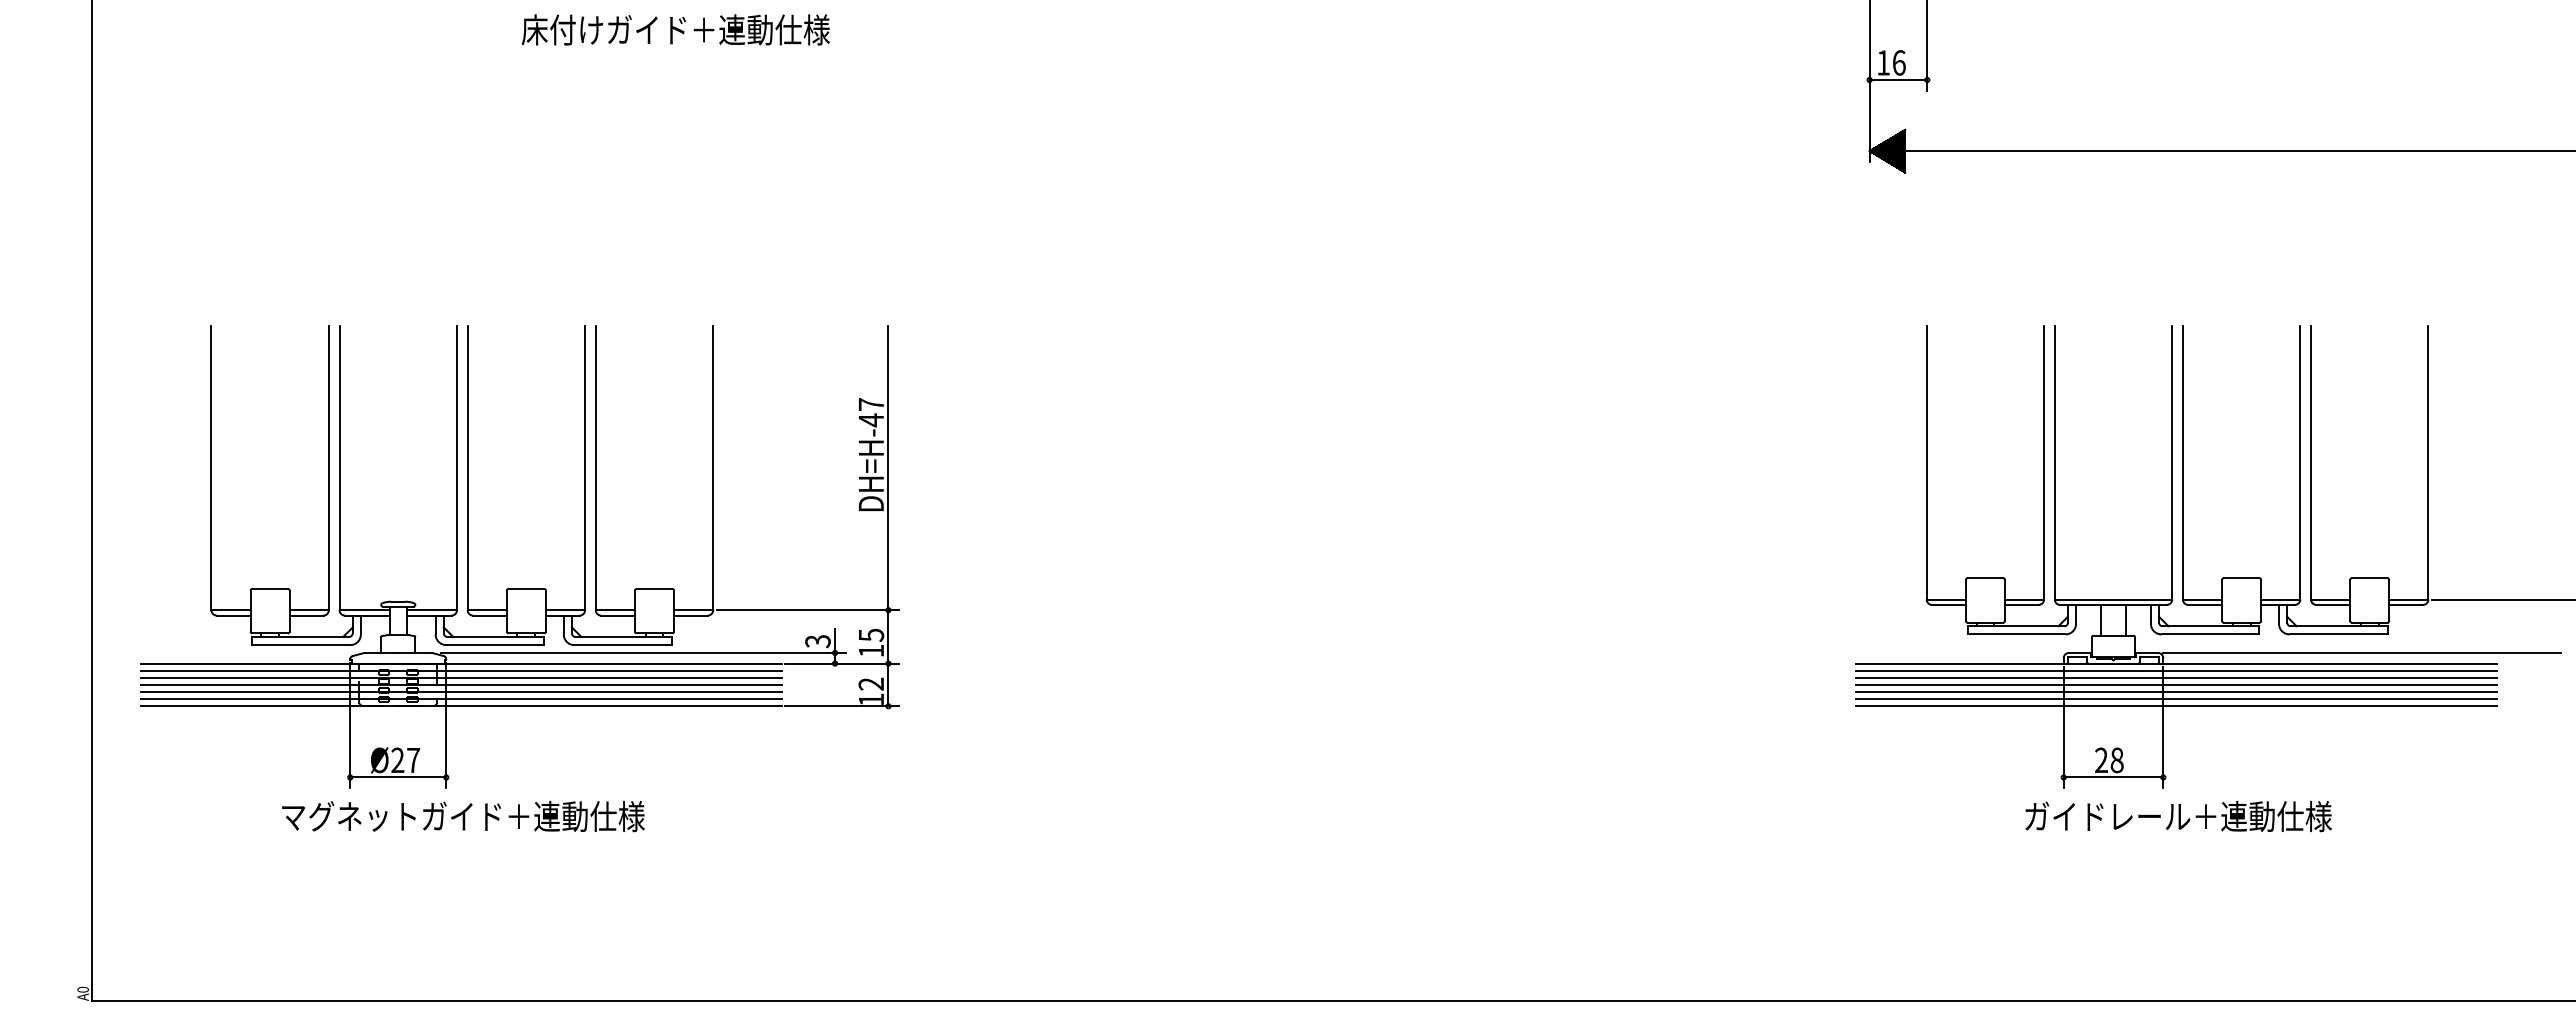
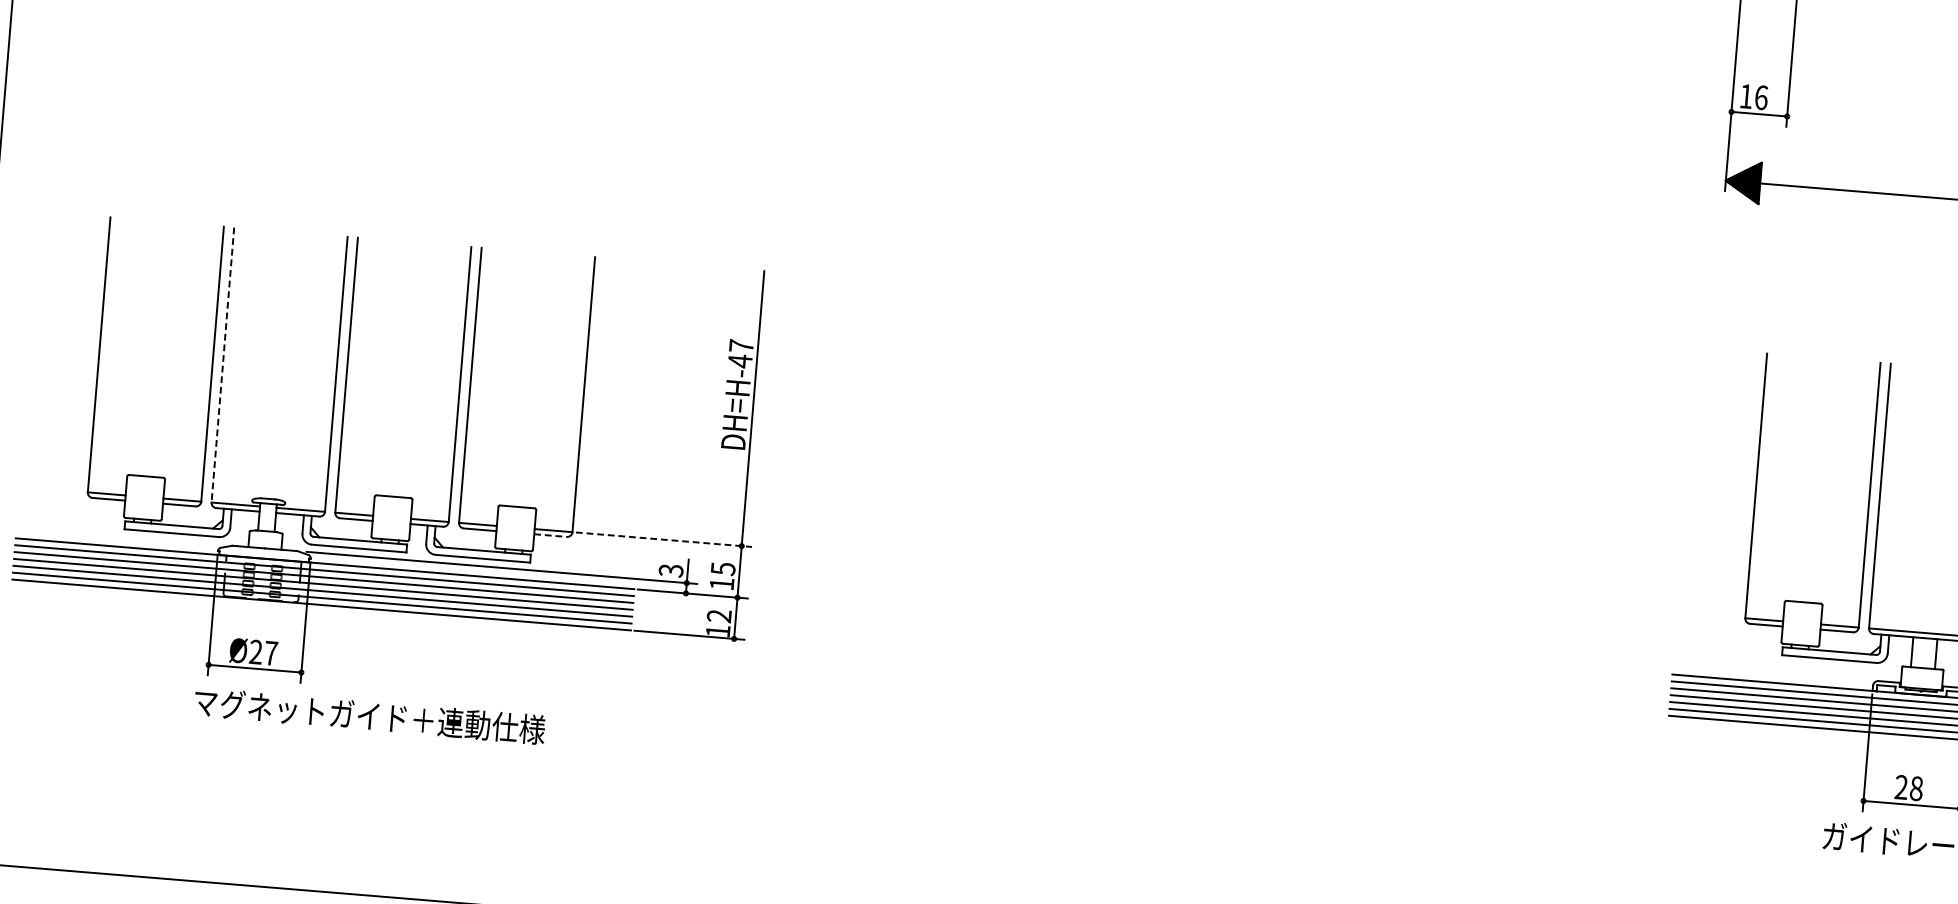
line: (339, 468) -> (222, 365), solid -> dashed
line: (808, 610) -> (664, 540), solid -> dashed
line: (690, 615) -> (550, 535), solid -> dashed
text: (463, 816) -> (369, 716), moved

